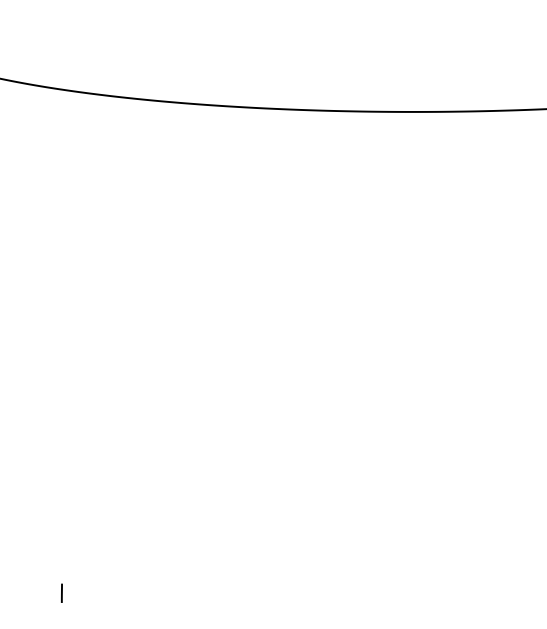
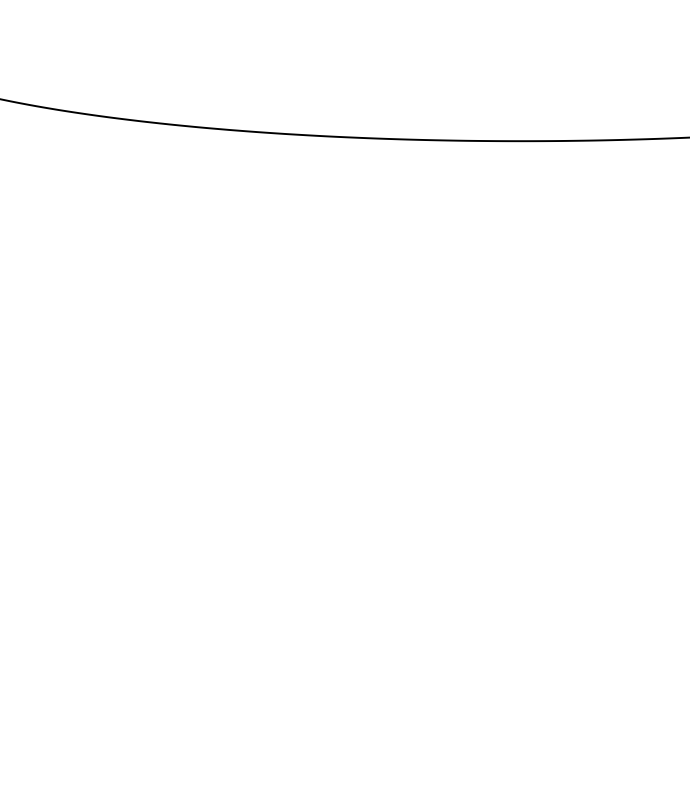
line: (61, 592) -> (77, 746), removed

